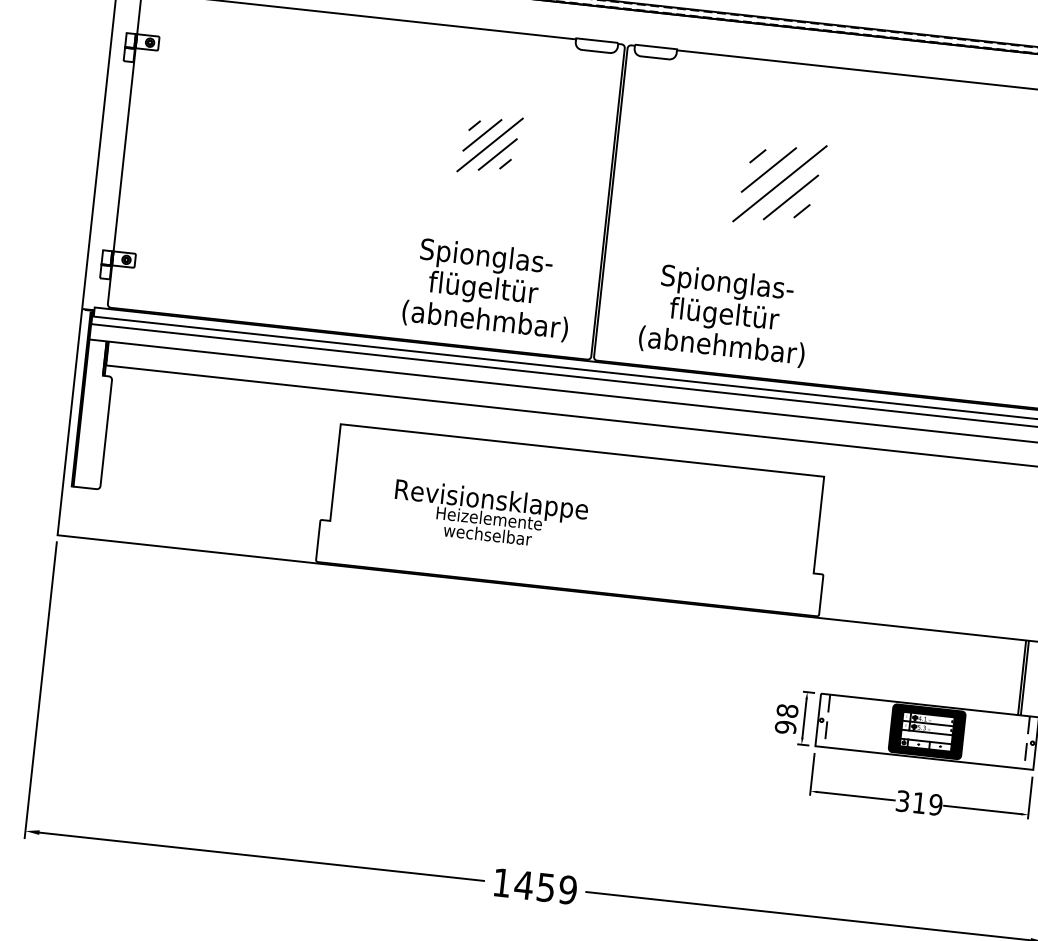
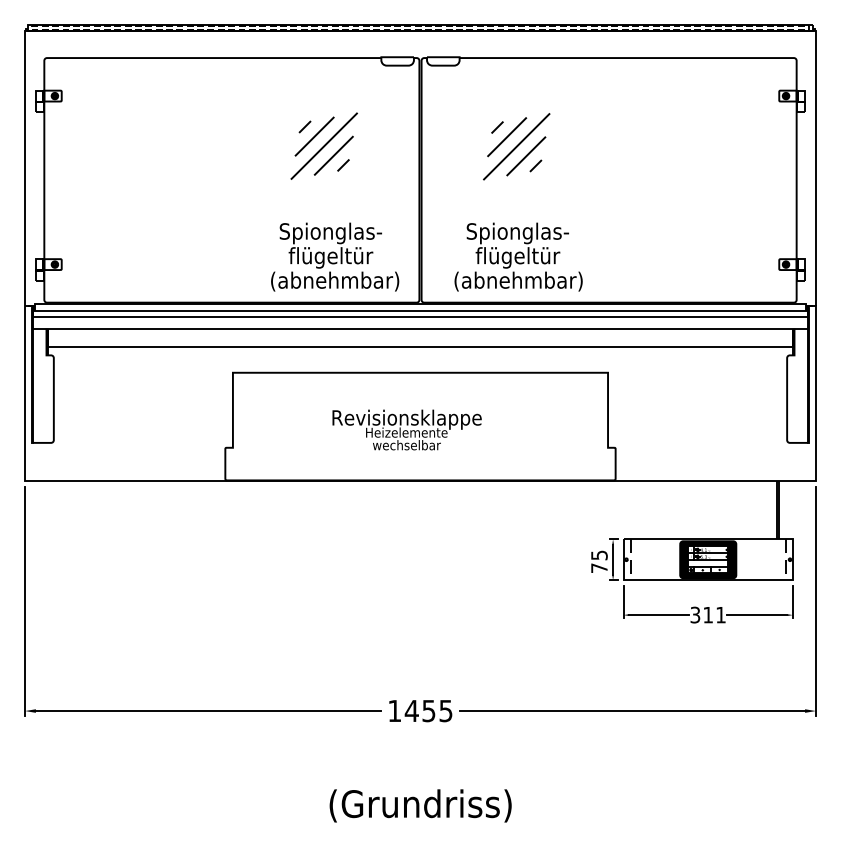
part: (489, 144) -> (323, 145), size x1.43
part: (779, 183) -> (516, 146), moved
text: (489, 514) -> (406, 429), moved
text: (786, 718) -> (599, 561), 98 -> 75
text: (935, 804) -> (720, 614), 319 -> 311
text: (567, 889) -> (445, 710), 1459 -> 1455

